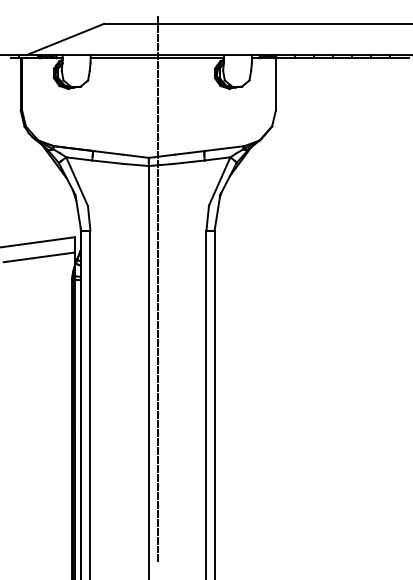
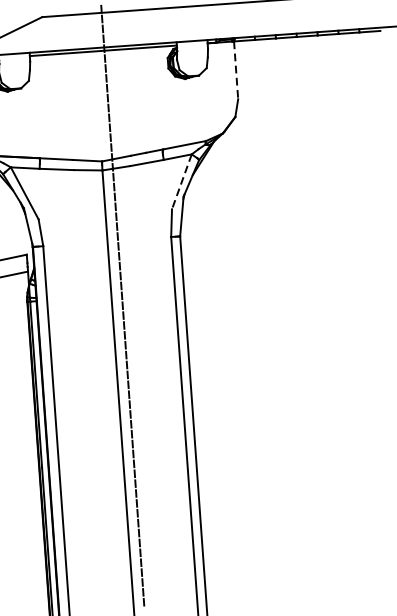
line: (275, 84) -> (235, 70), solid -> dashed
line: (219, 181) -> (181, 181), solid -> dashed

